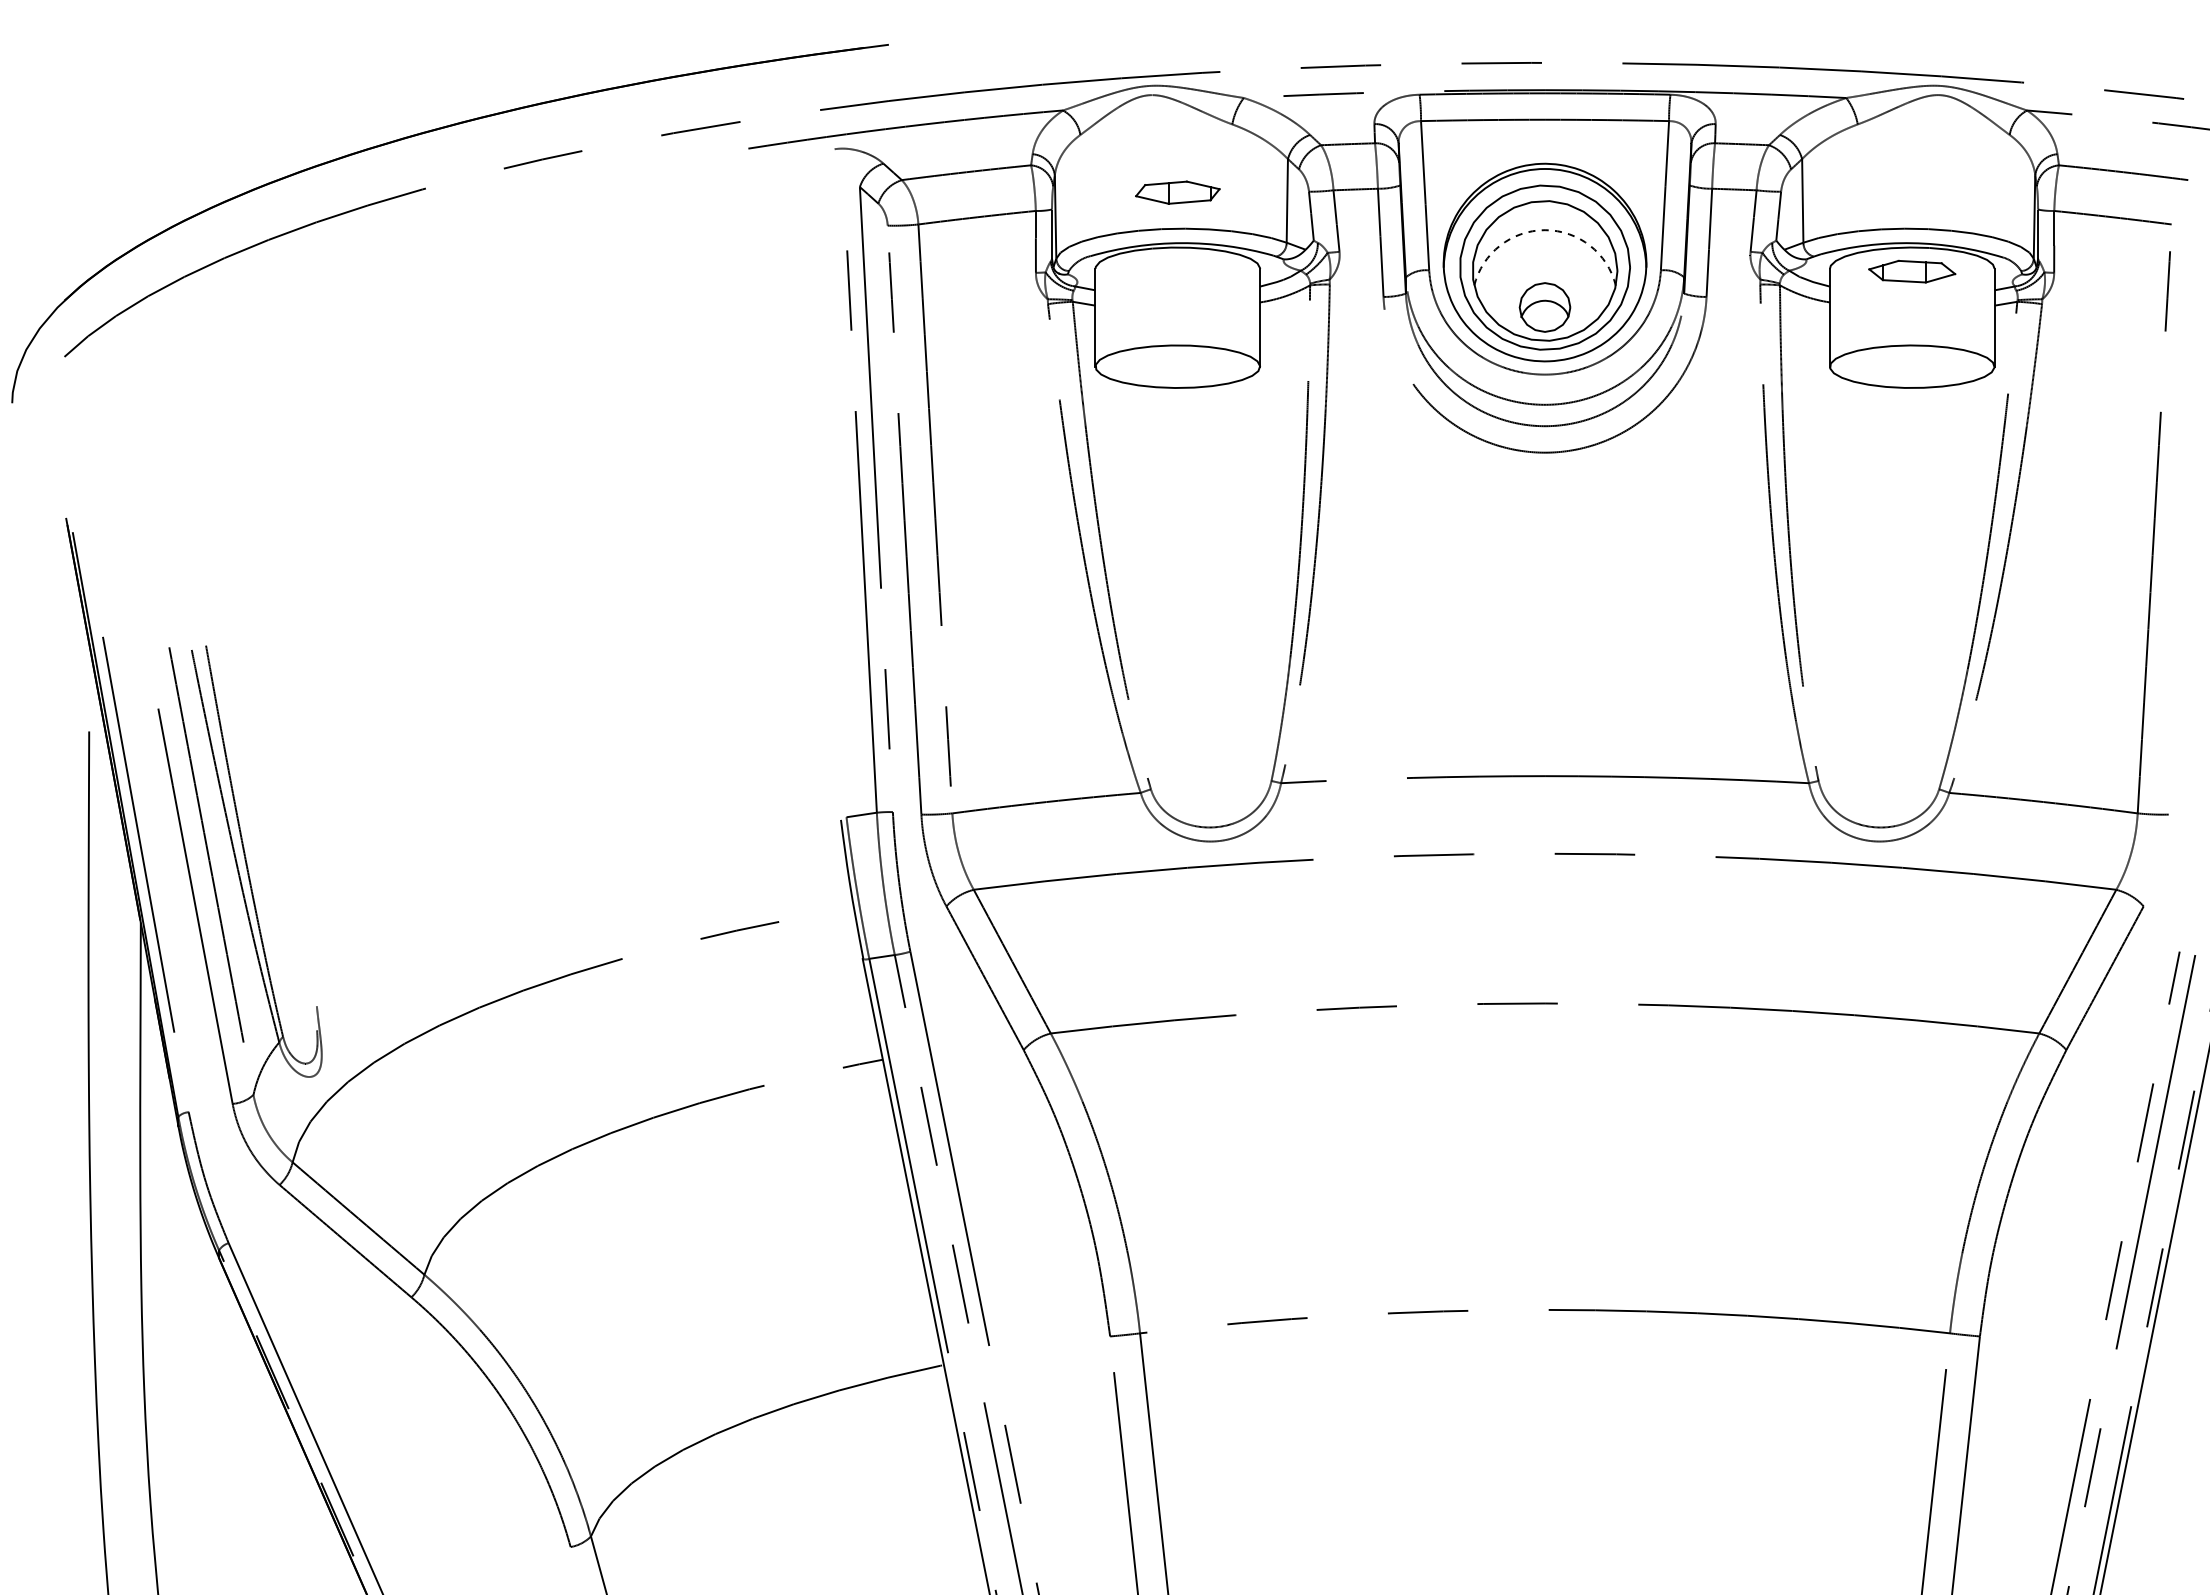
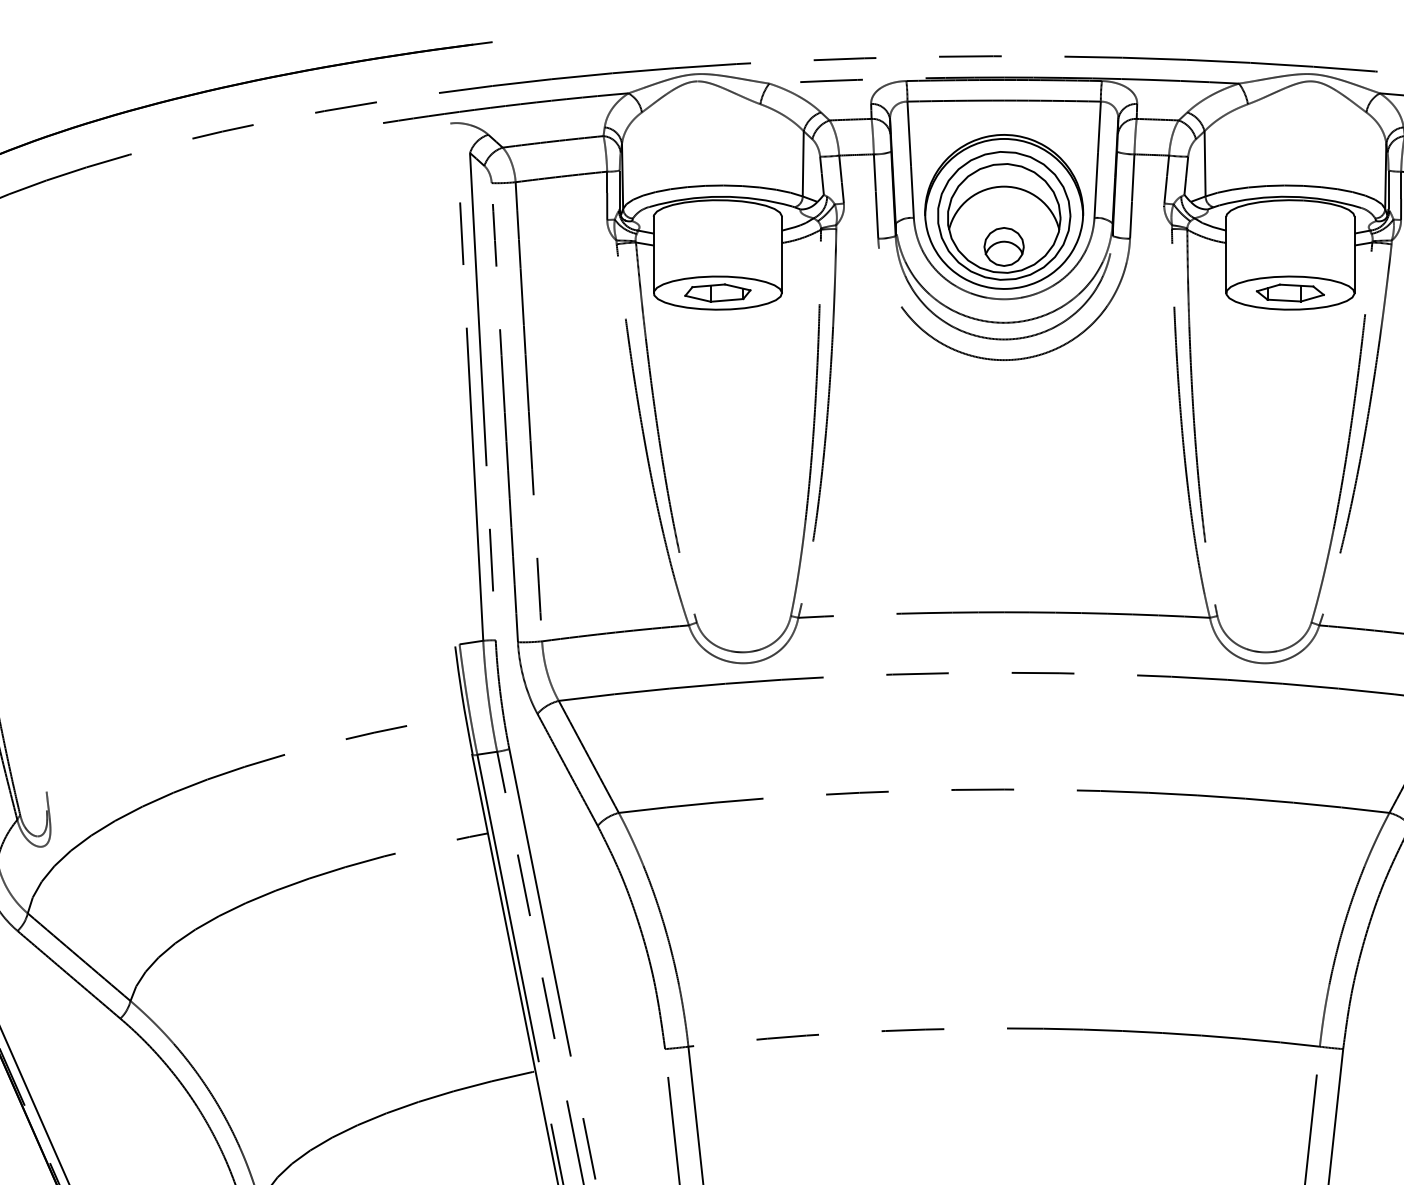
part: (1177, 192) -> (717, 292), moved
arc: (1545, 230) -> (1004, 186), dashed -> solid
part: (1912, 271) -> (1290, 292), moved

